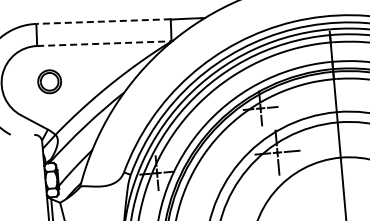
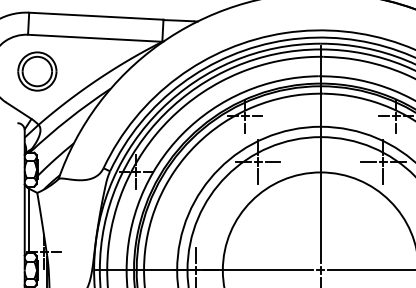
line: (102, 21) -> (95, 16), dashed -> solid
line: (104, 43) -> (95, 38), dashed -> solid
part: (49, 81) -> (37, 71), size x1.67

